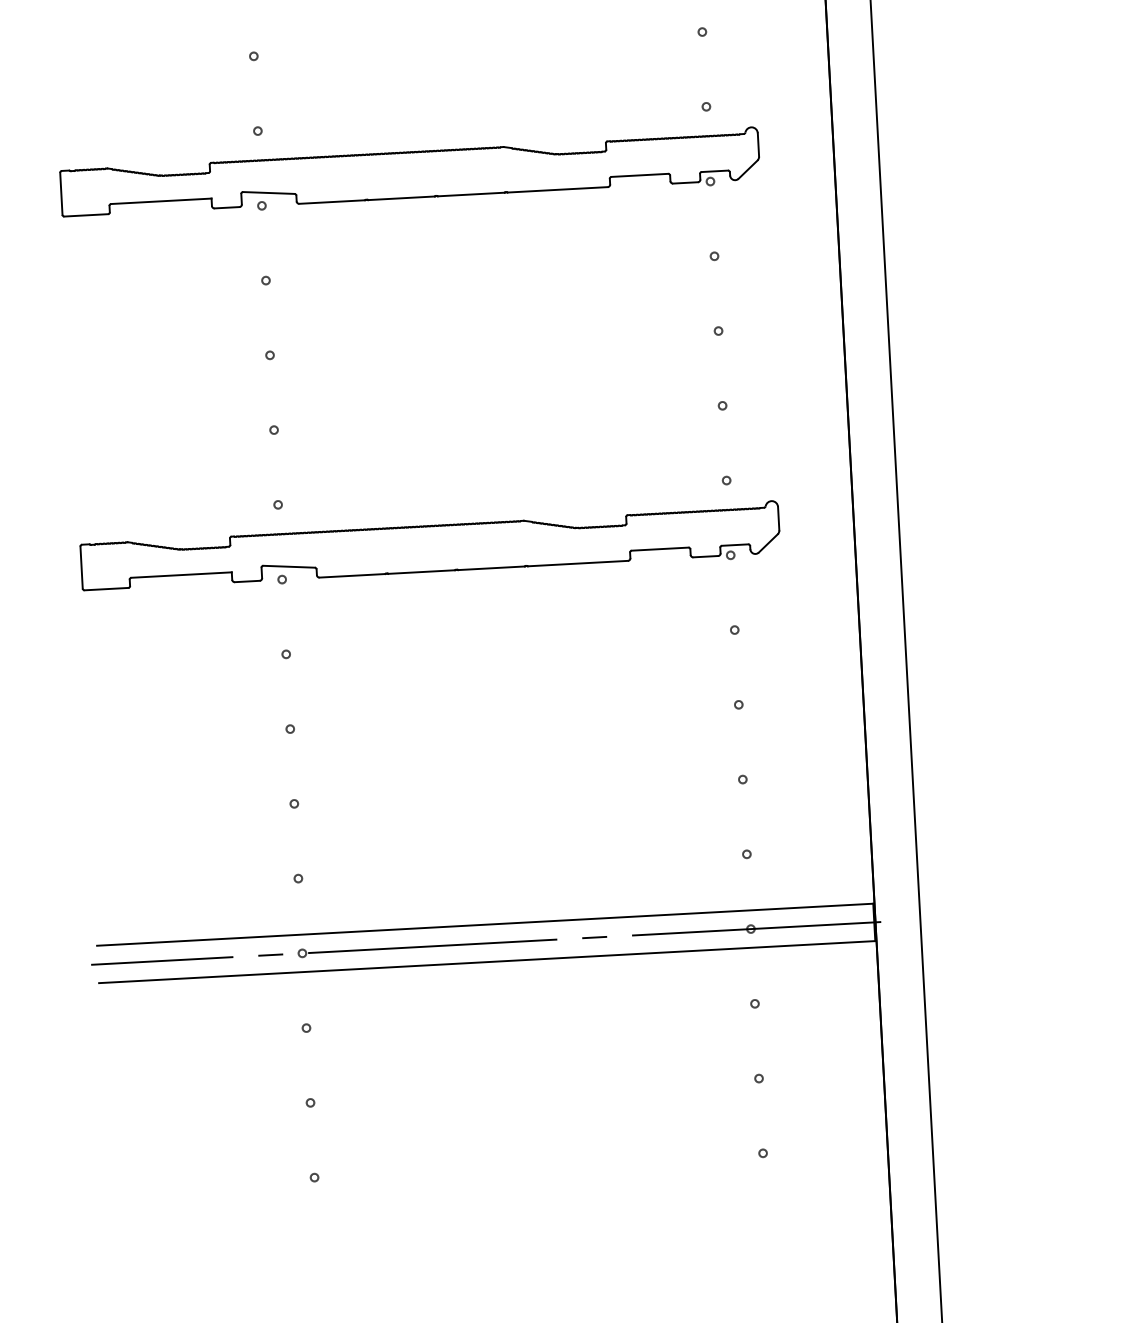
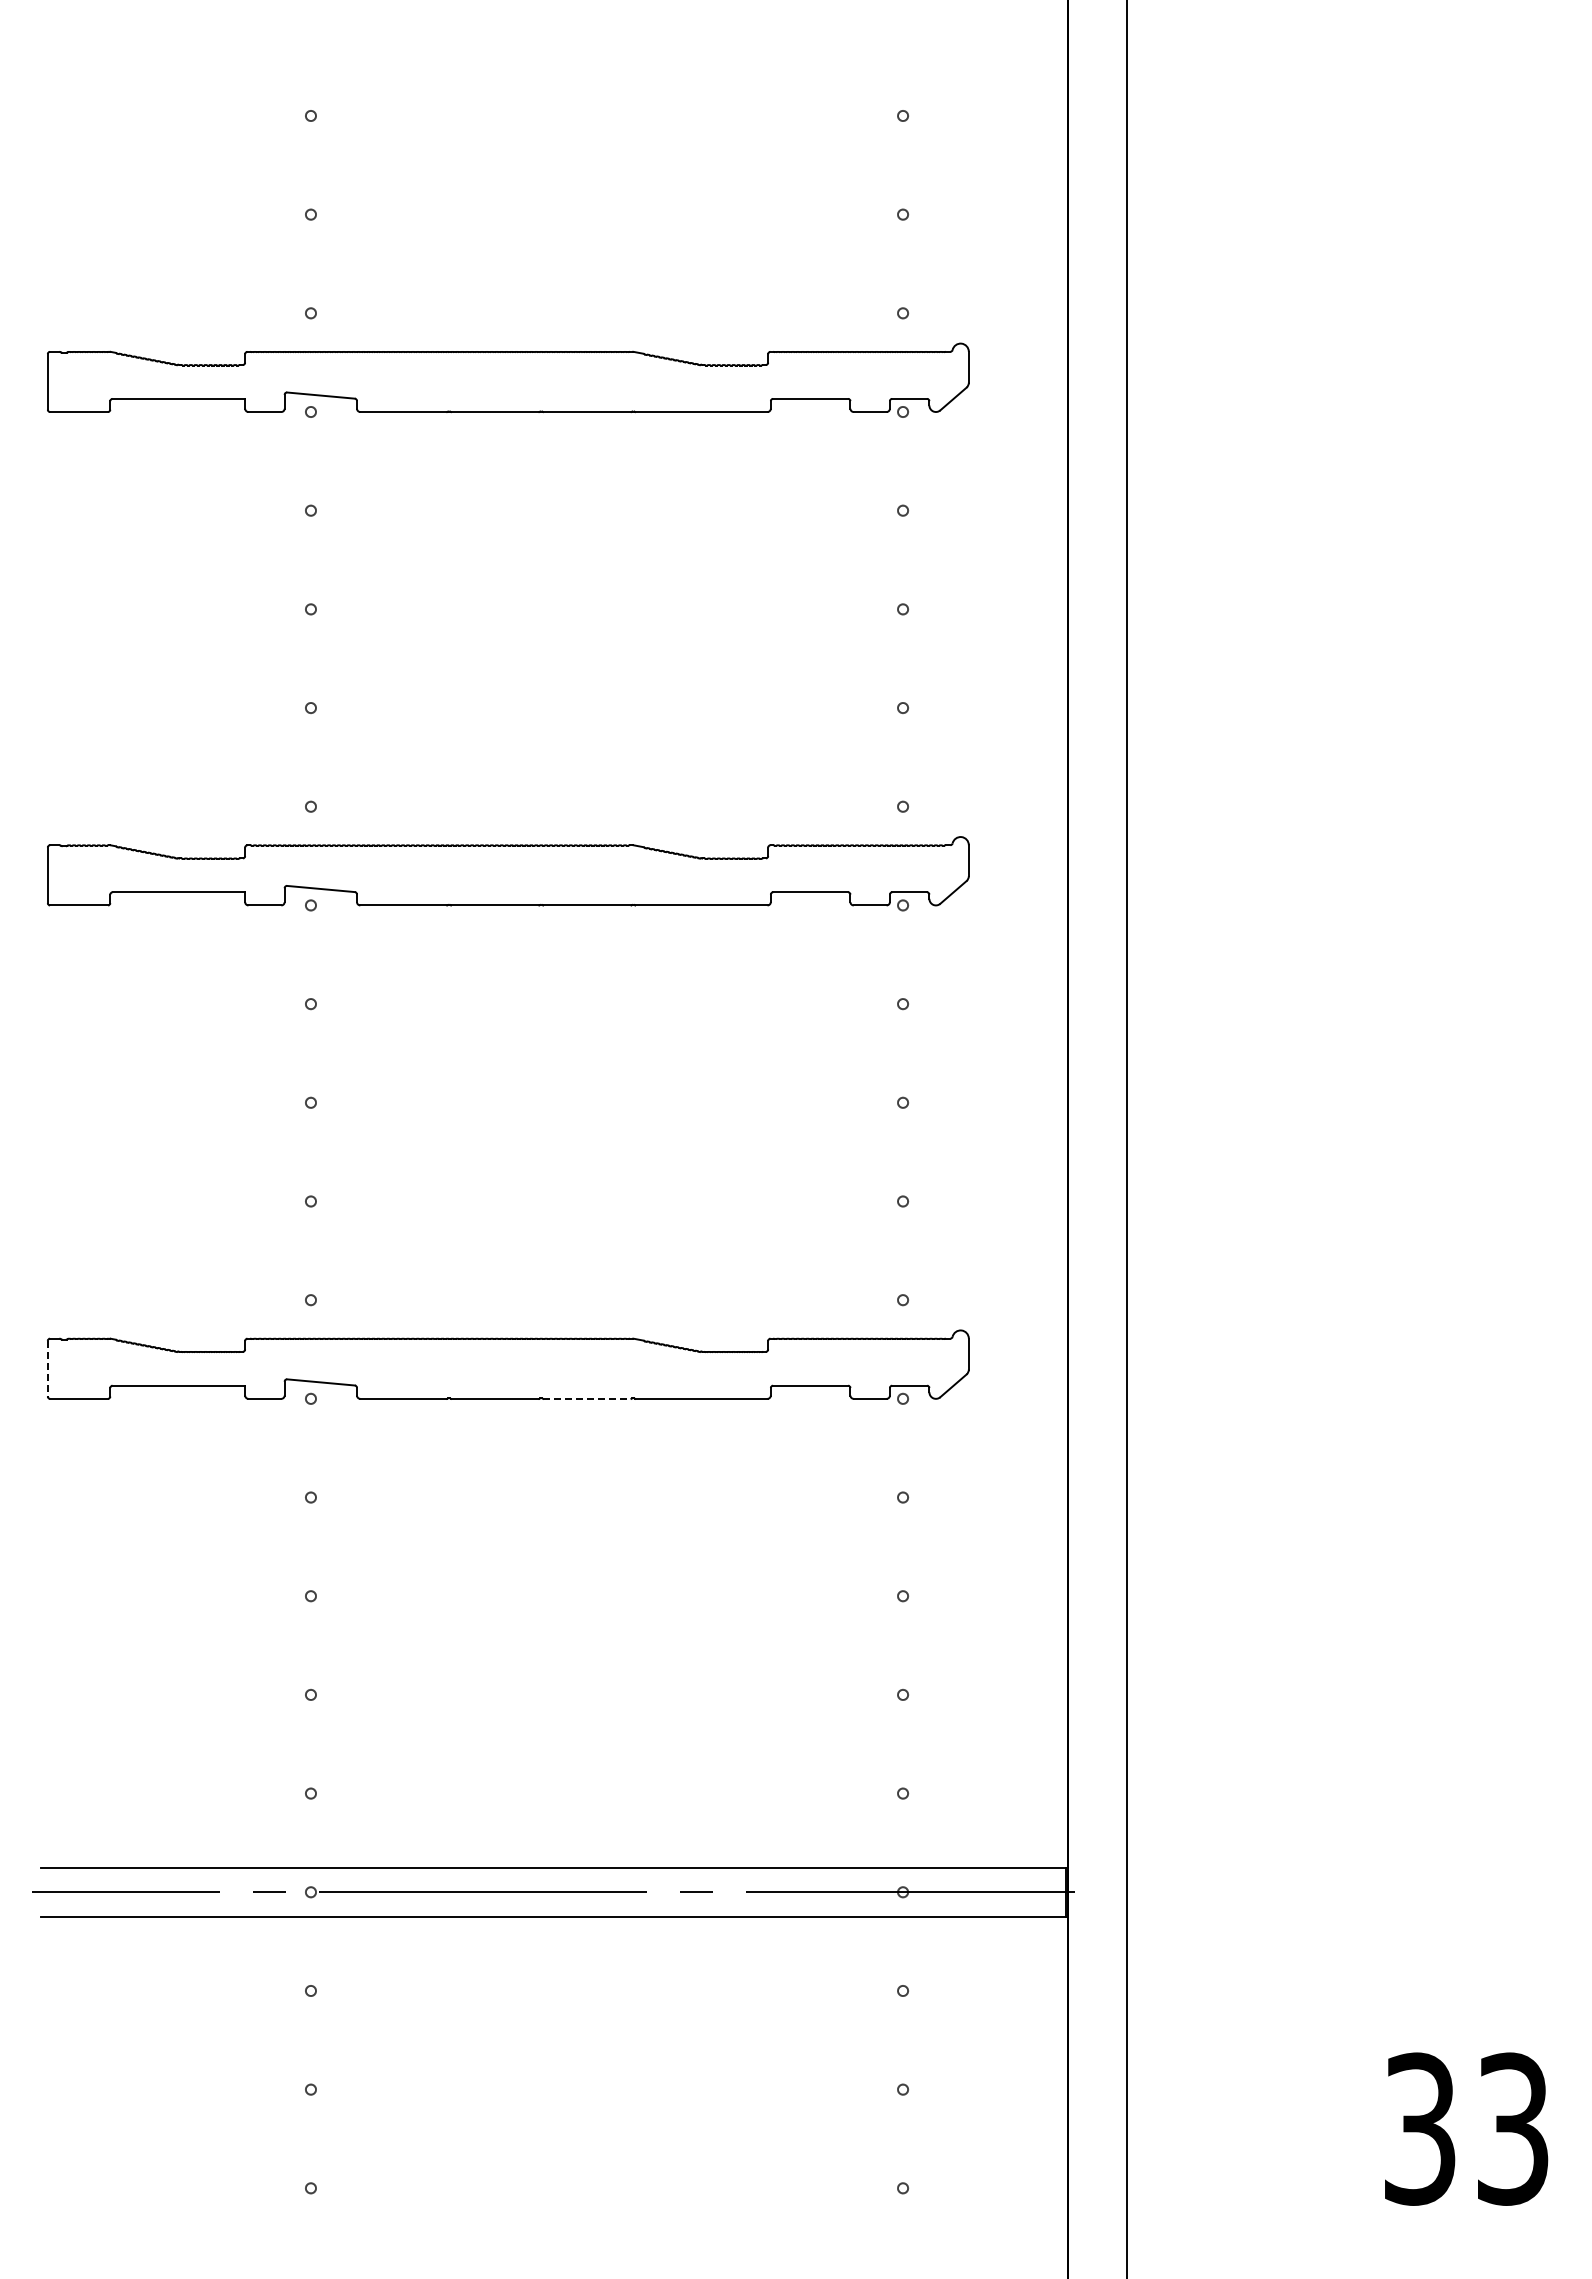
line: (81, 567) -> (47, 1368), solid -> dashed
line: (491, 567) -> (587, 1398), solid -> dashed

